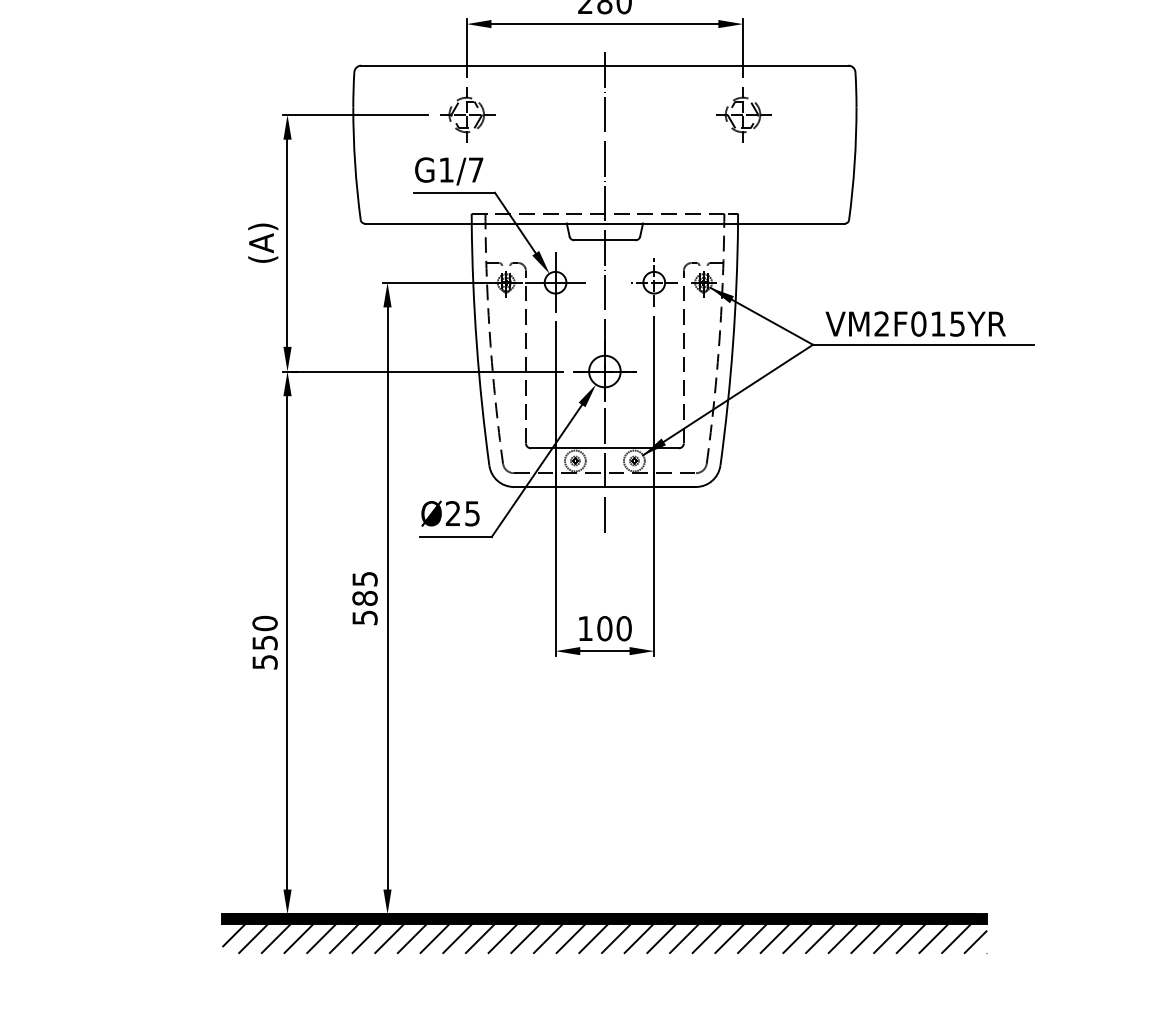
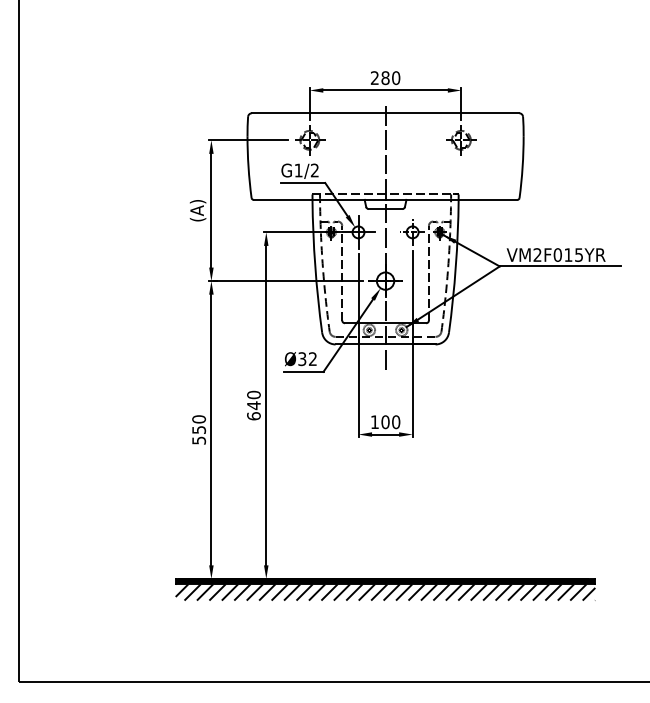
text: (475, 169) -> (314, 170), G1/7 -> G1/2
text: (462, 514) -> (307, 359), Ø25 -> Ø32
text: (364, 598) -> (253, 405), 585 -> 640

